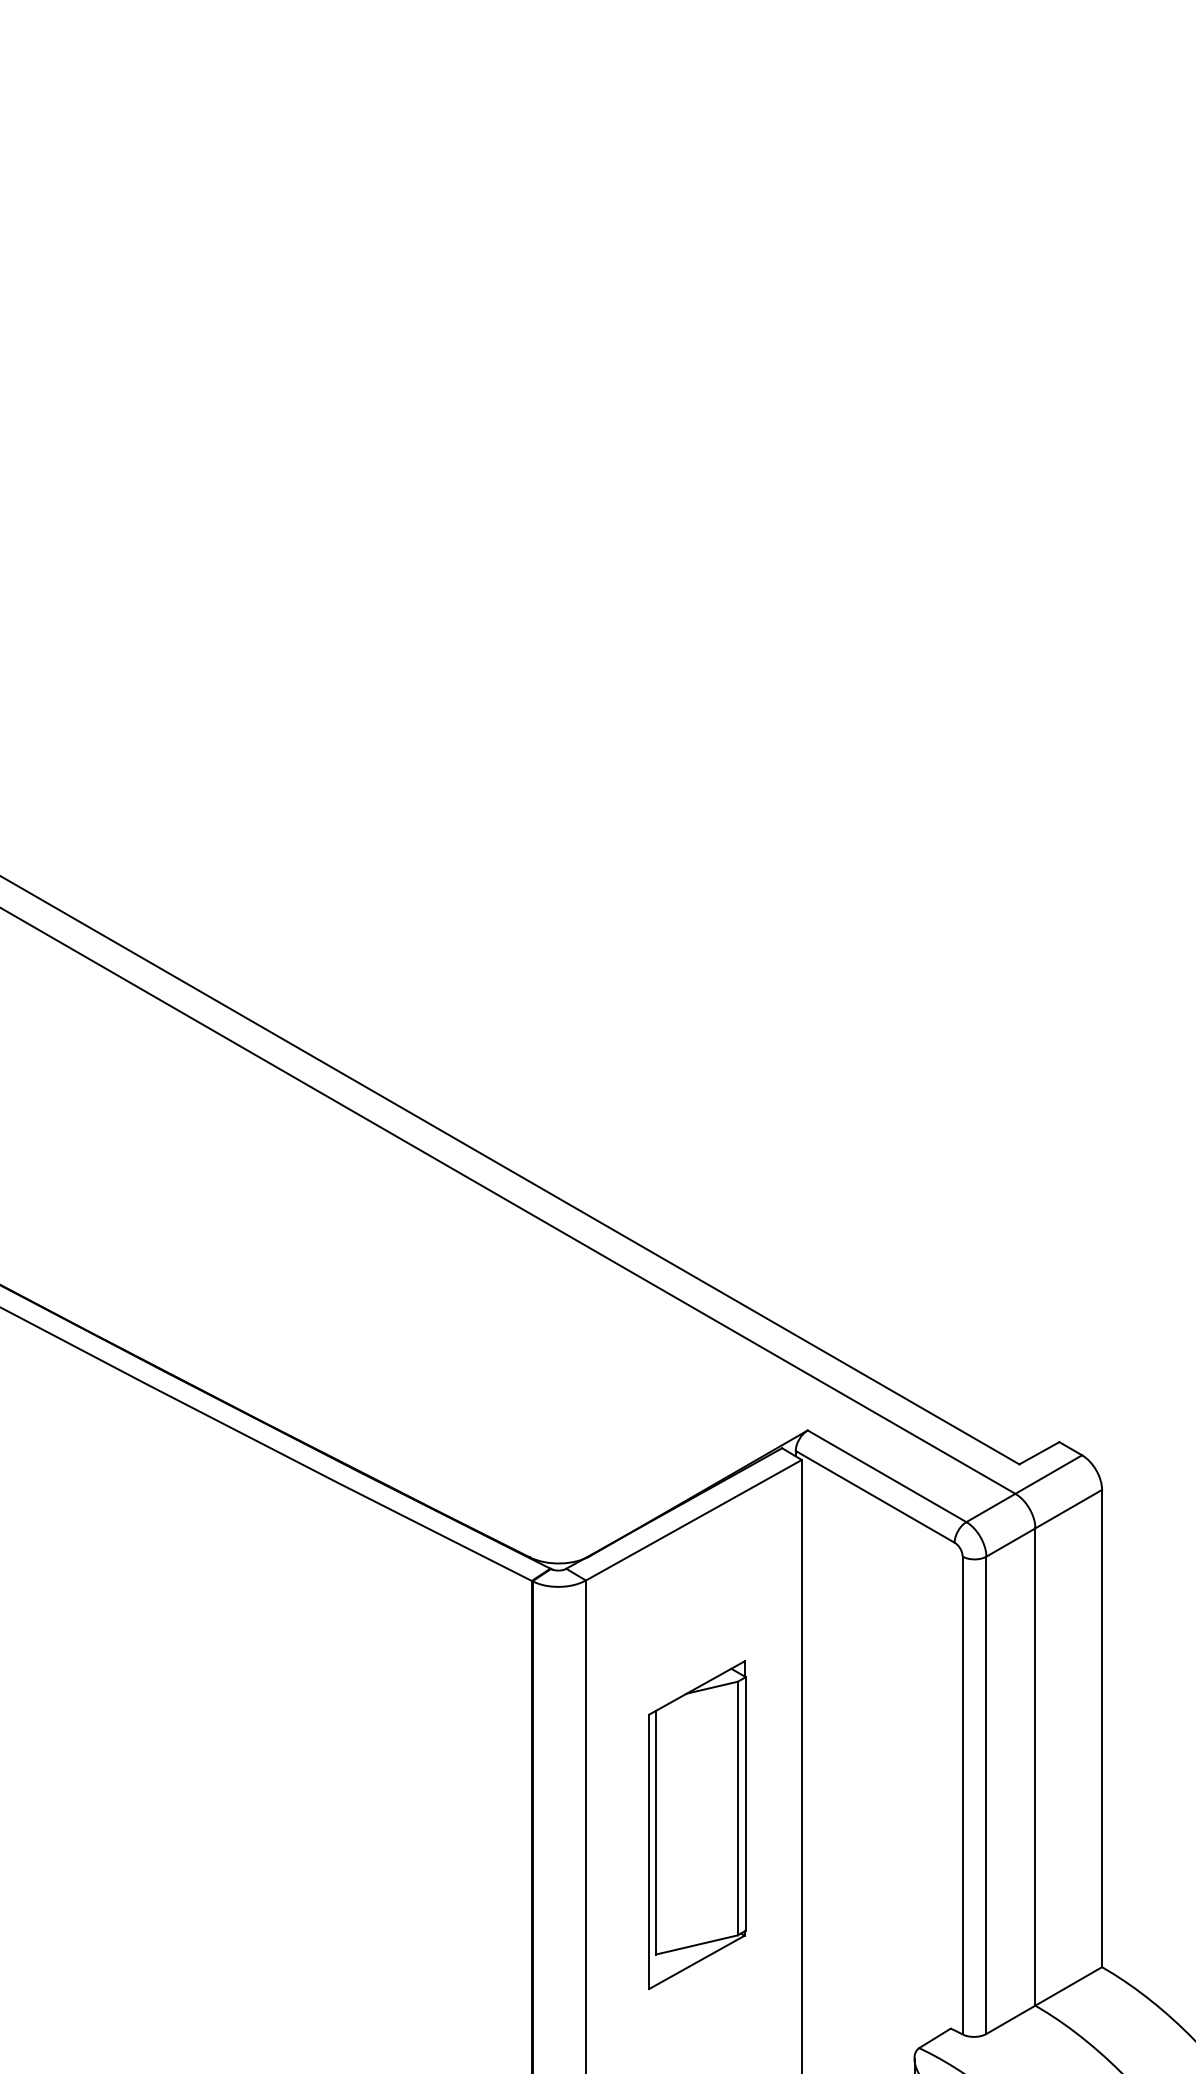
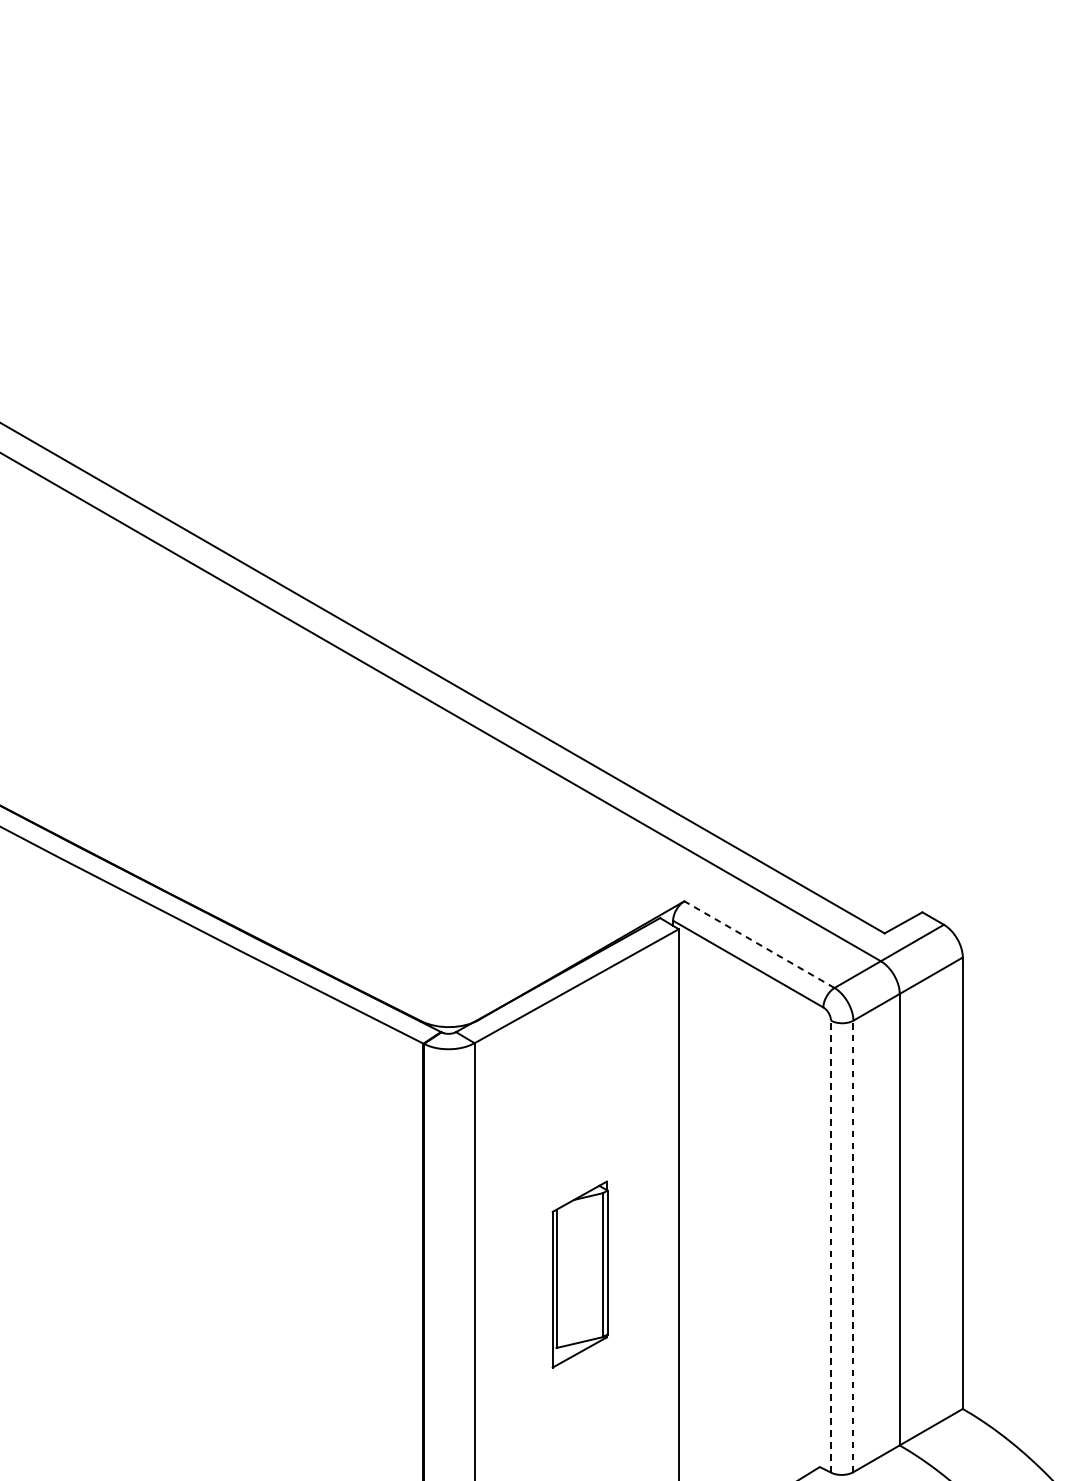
line: (887, 1476) -> (759, 944), solid -> dashed
line: (962, 1795) -> (830, 1246), solid -> dashed
line: (986, 1795) -> (853, 1246), solid -> dashed
part: (697, 1824) -> (580, 1274), size x0.6

